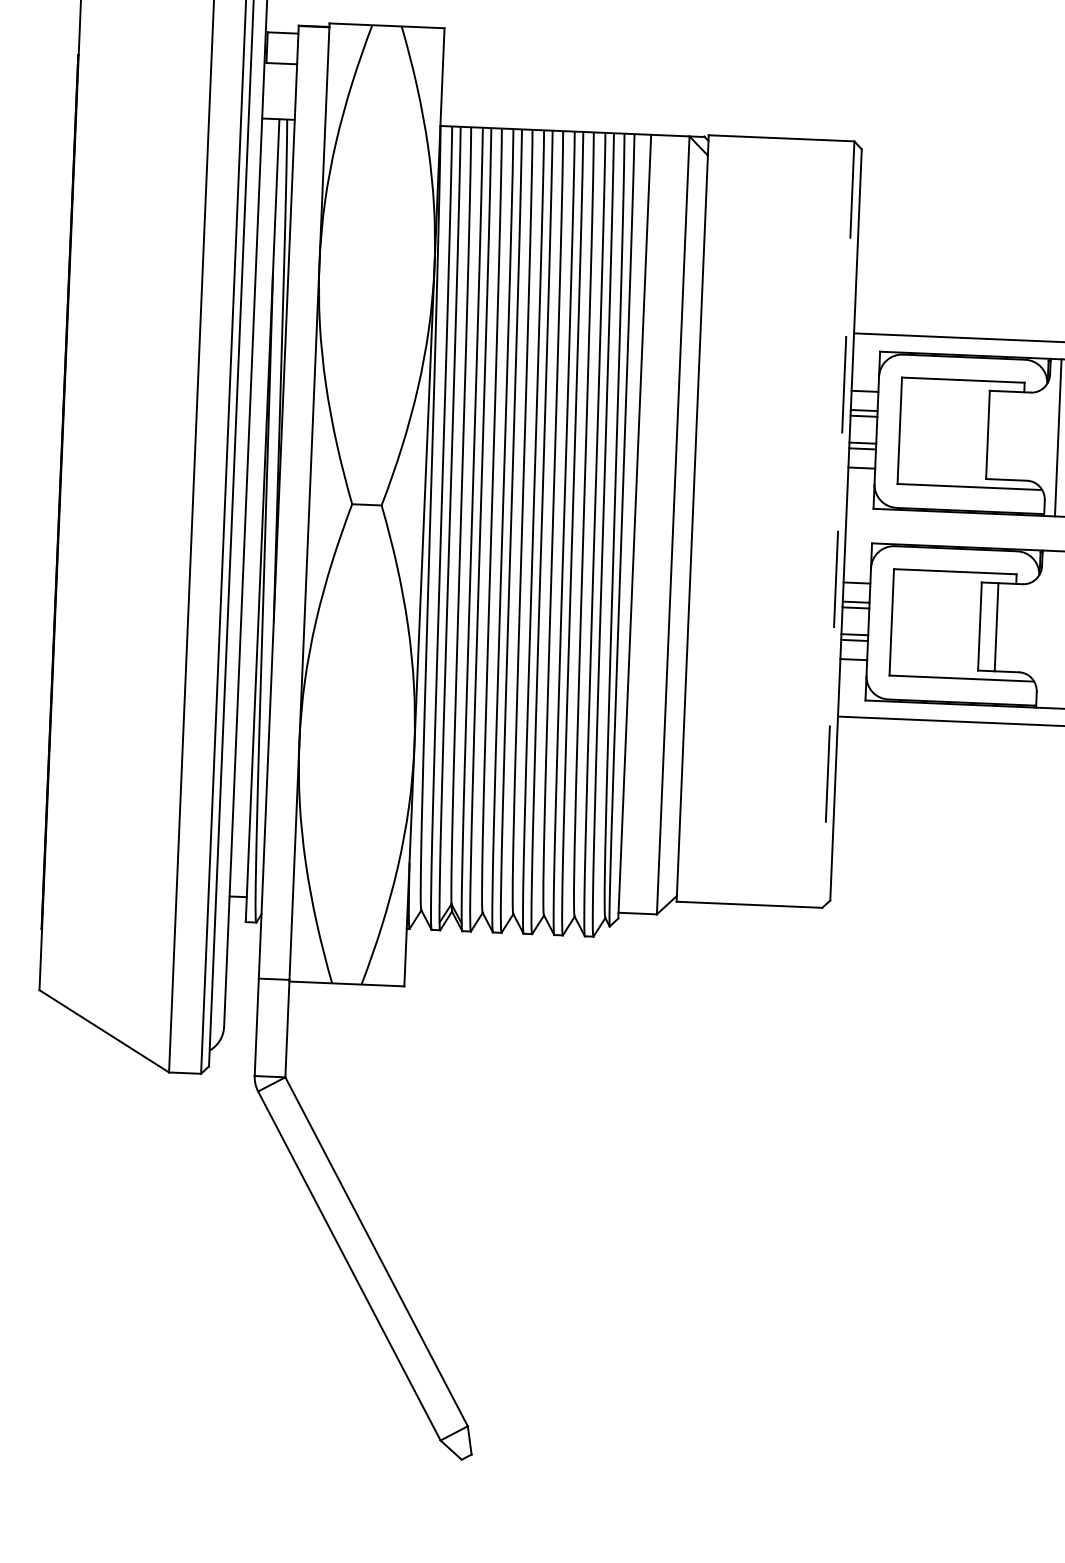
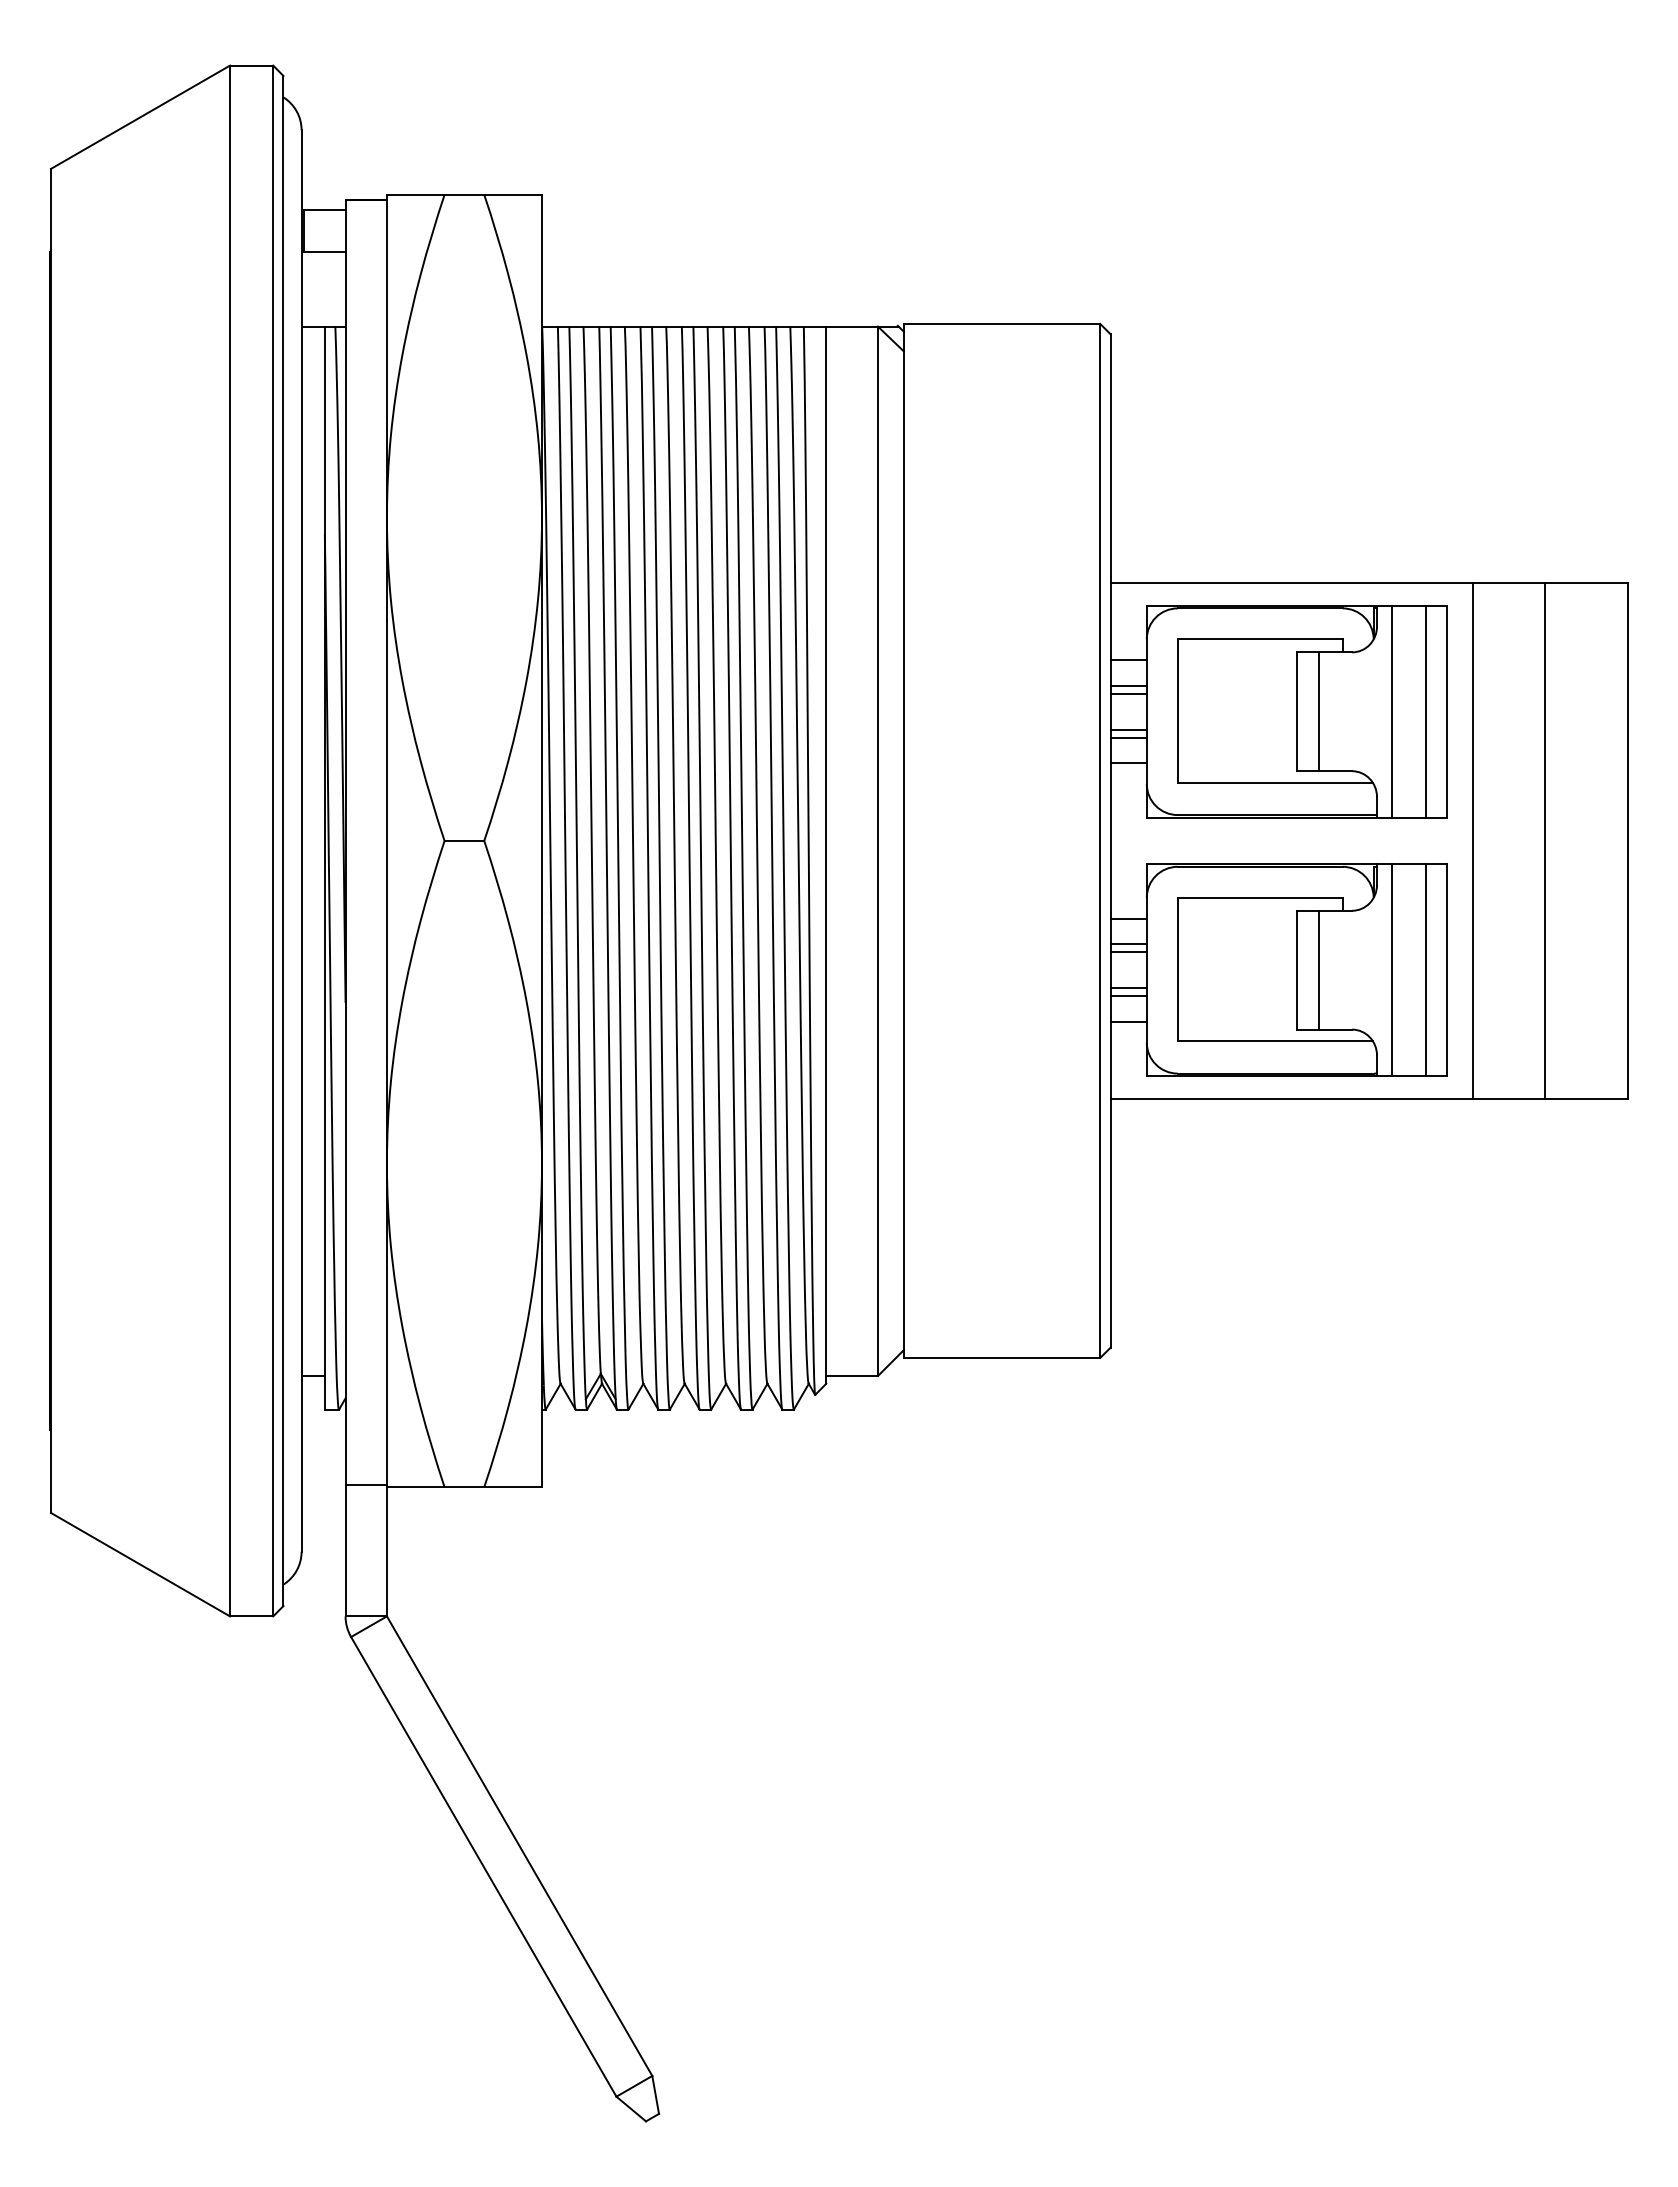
line: (1004, 435) -> (1319, 711), added
line: (838, 524) -> (1100, 840), dashed -> solid
line: (1050, 629) -> (1391, 970), added

